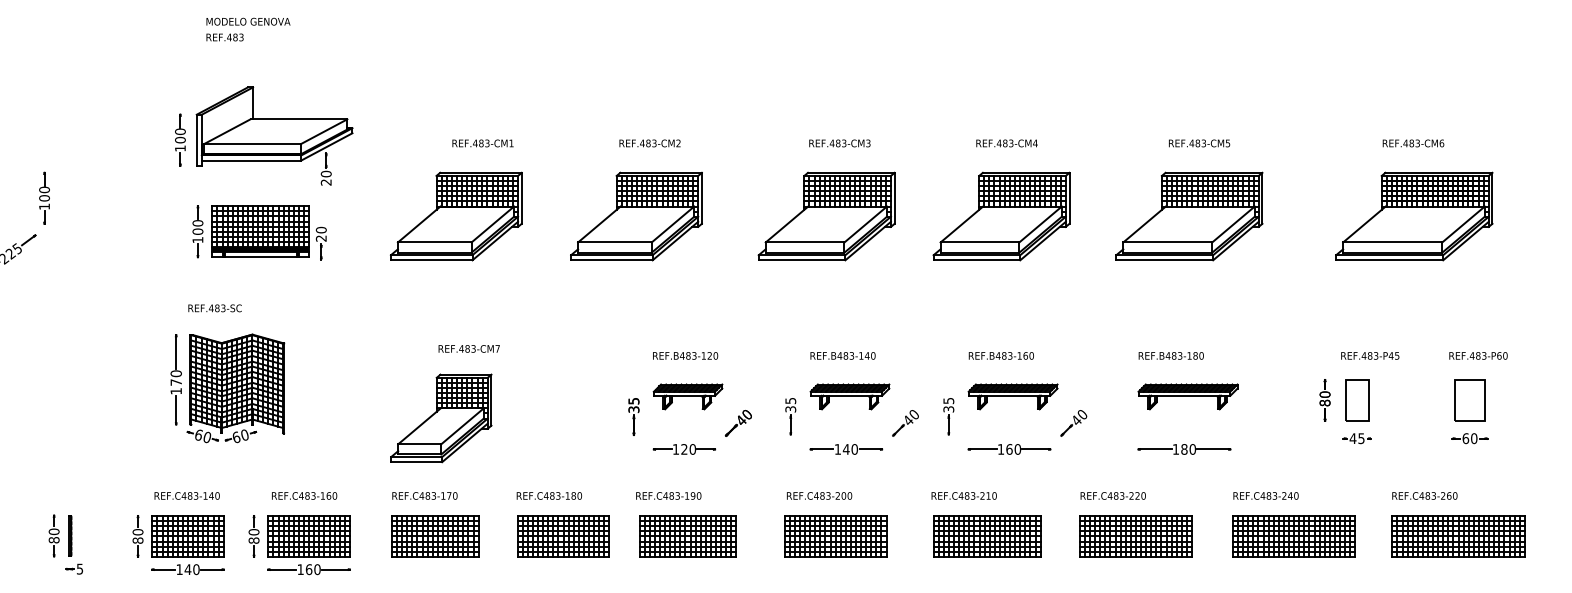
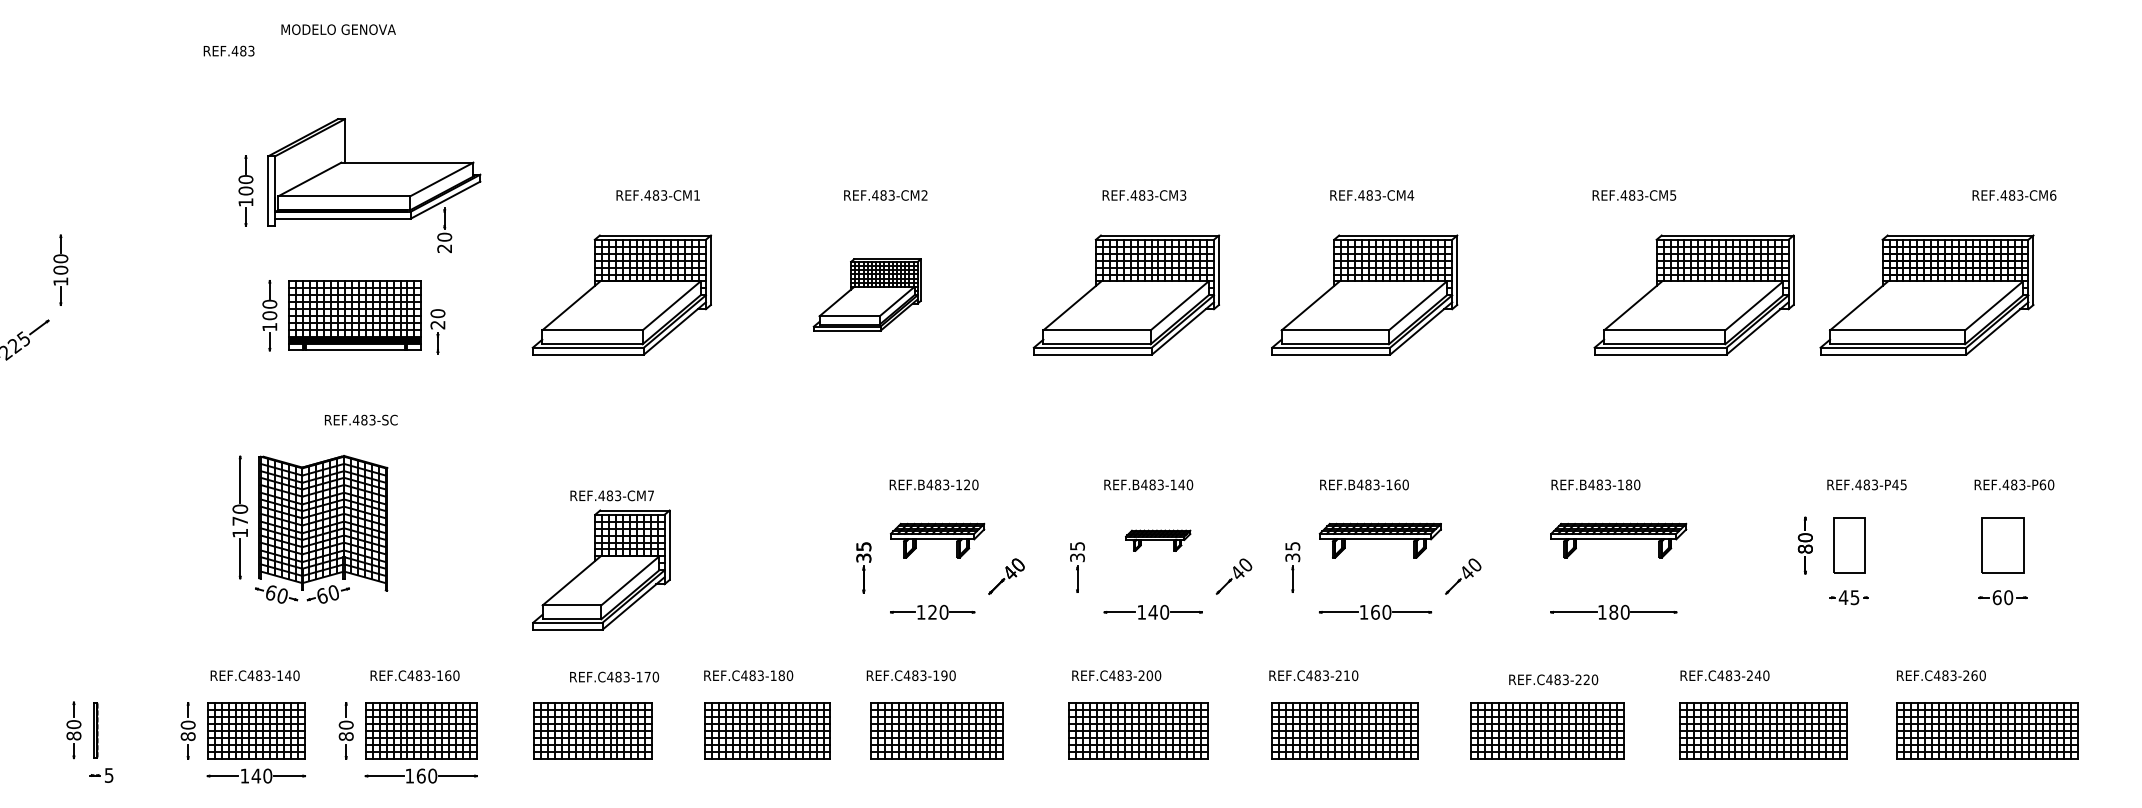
text: (224, 37) -> (228, 51), moved
text: (1413, 143) -> (2014, 195), moved
part: (636, 216) -> (867, 295), size x0.6
part: (1189, 216) -> (1694, 295), moved
text: (214, 308) -> (360, 420), moved
text: (468, 348) -> (611, 495), moved
part: (849, 396) -> (1157, 540), size x0.6
text: (424, 495) -> (613, 676), moved
text: (1112, 495) -> (1552, 679), moved

